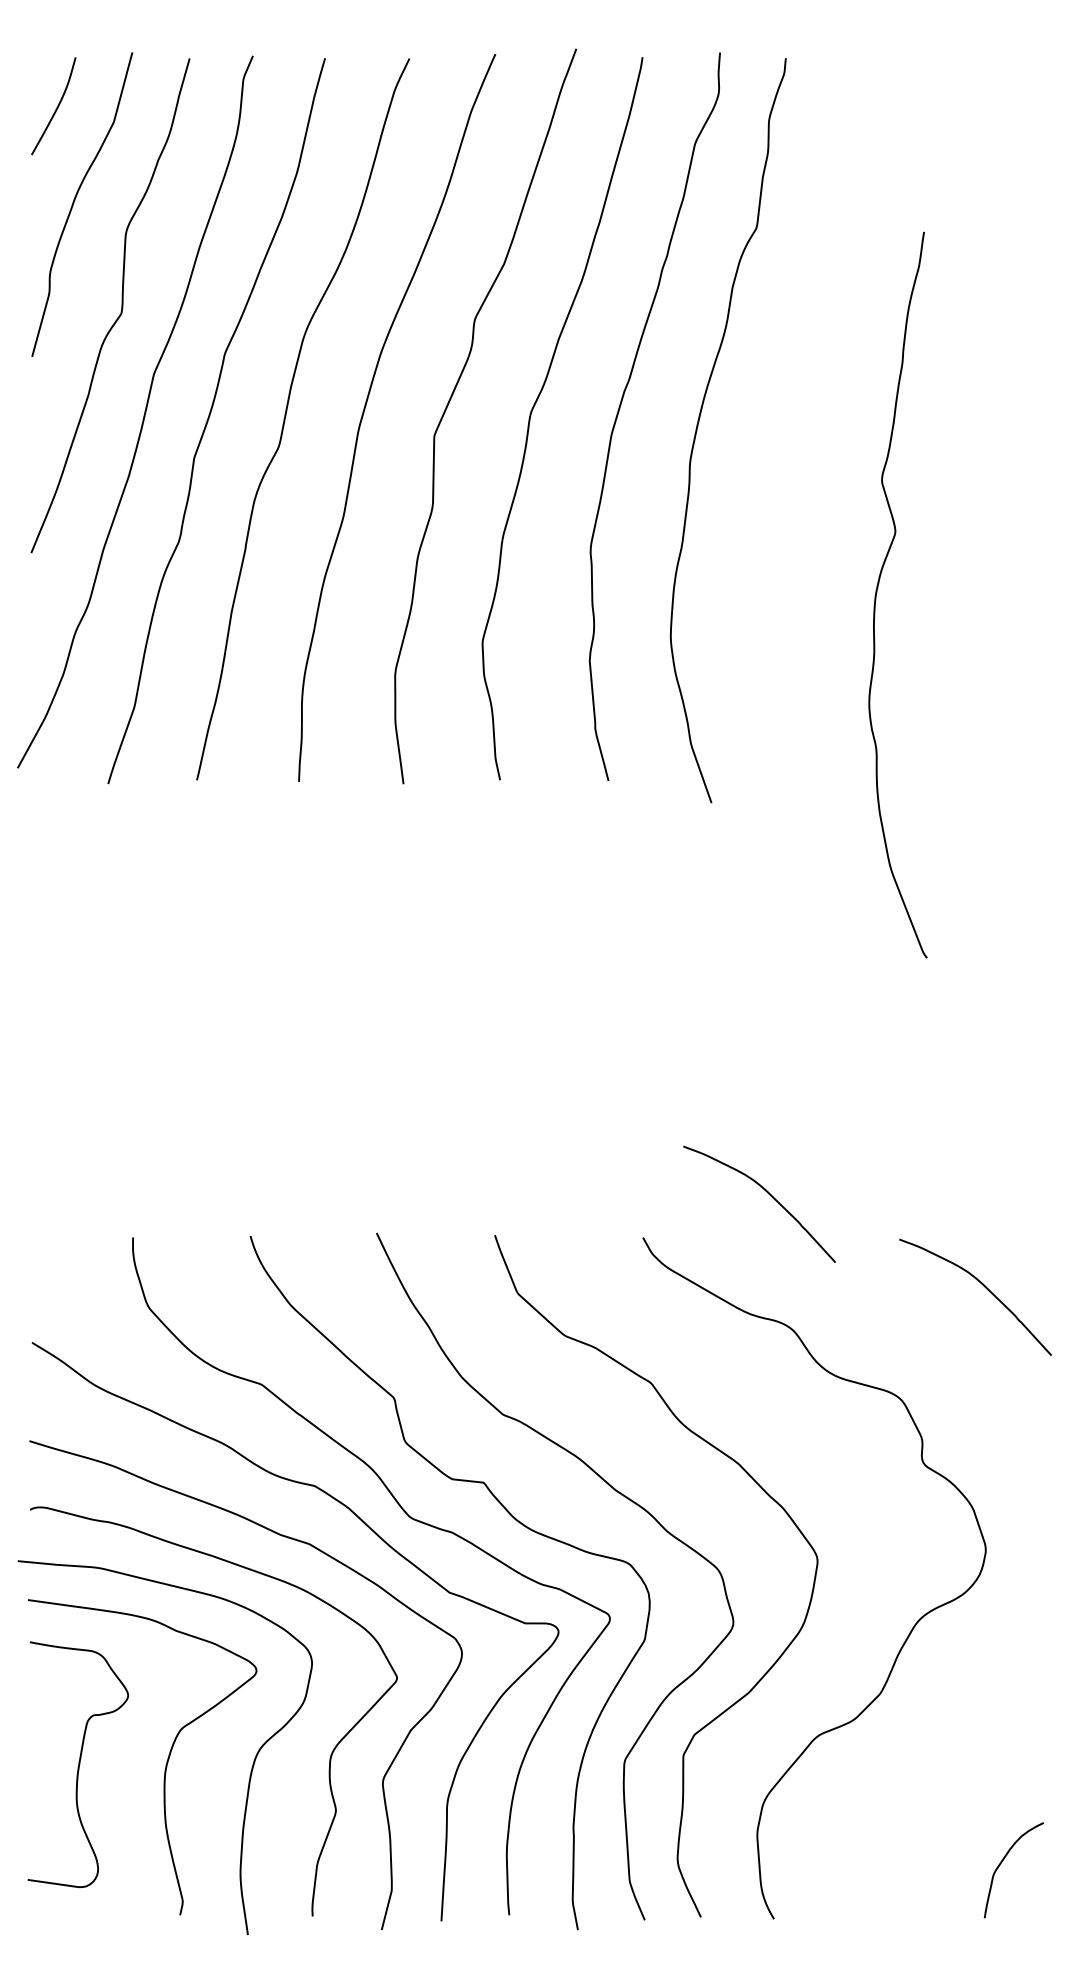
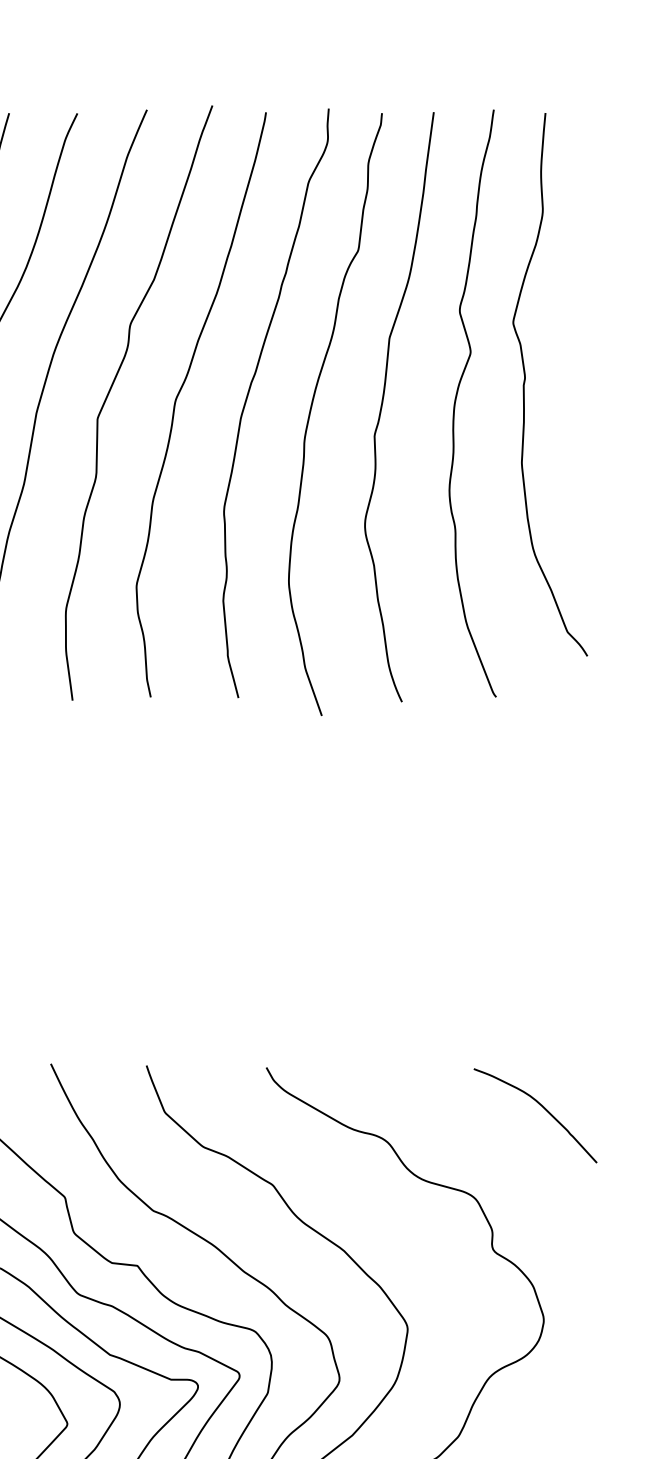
curve: (963, 388) -> (525, 380), added
curve: (787, 415) -> (383, 402), added
curve: (877, 593) -> (456, 402), moved
curve: (768, 1194) -> (367, 1032), removed

